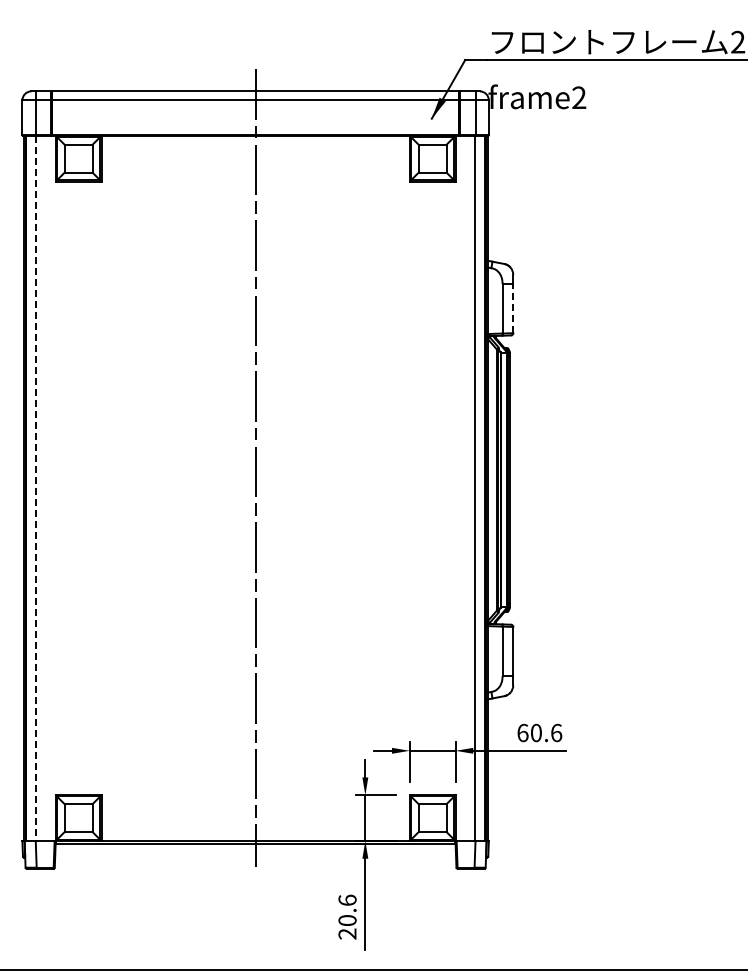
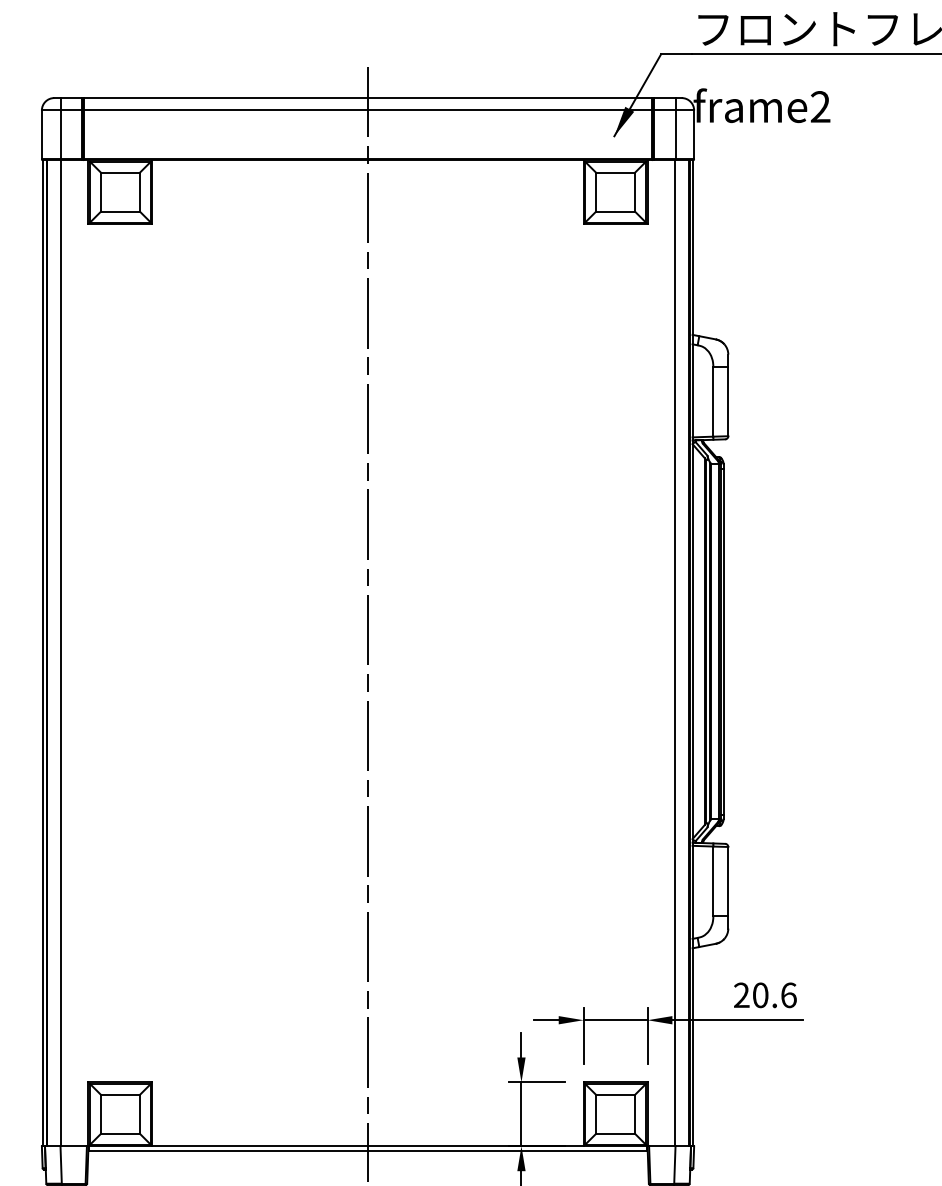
line: (513, 308) -> (728, 401), dashed -> solid
line: (36, 488) -> (61, 653), dashed -> solid
text: (522, 732) -> (741, 994), 60.6 -> 20.6

